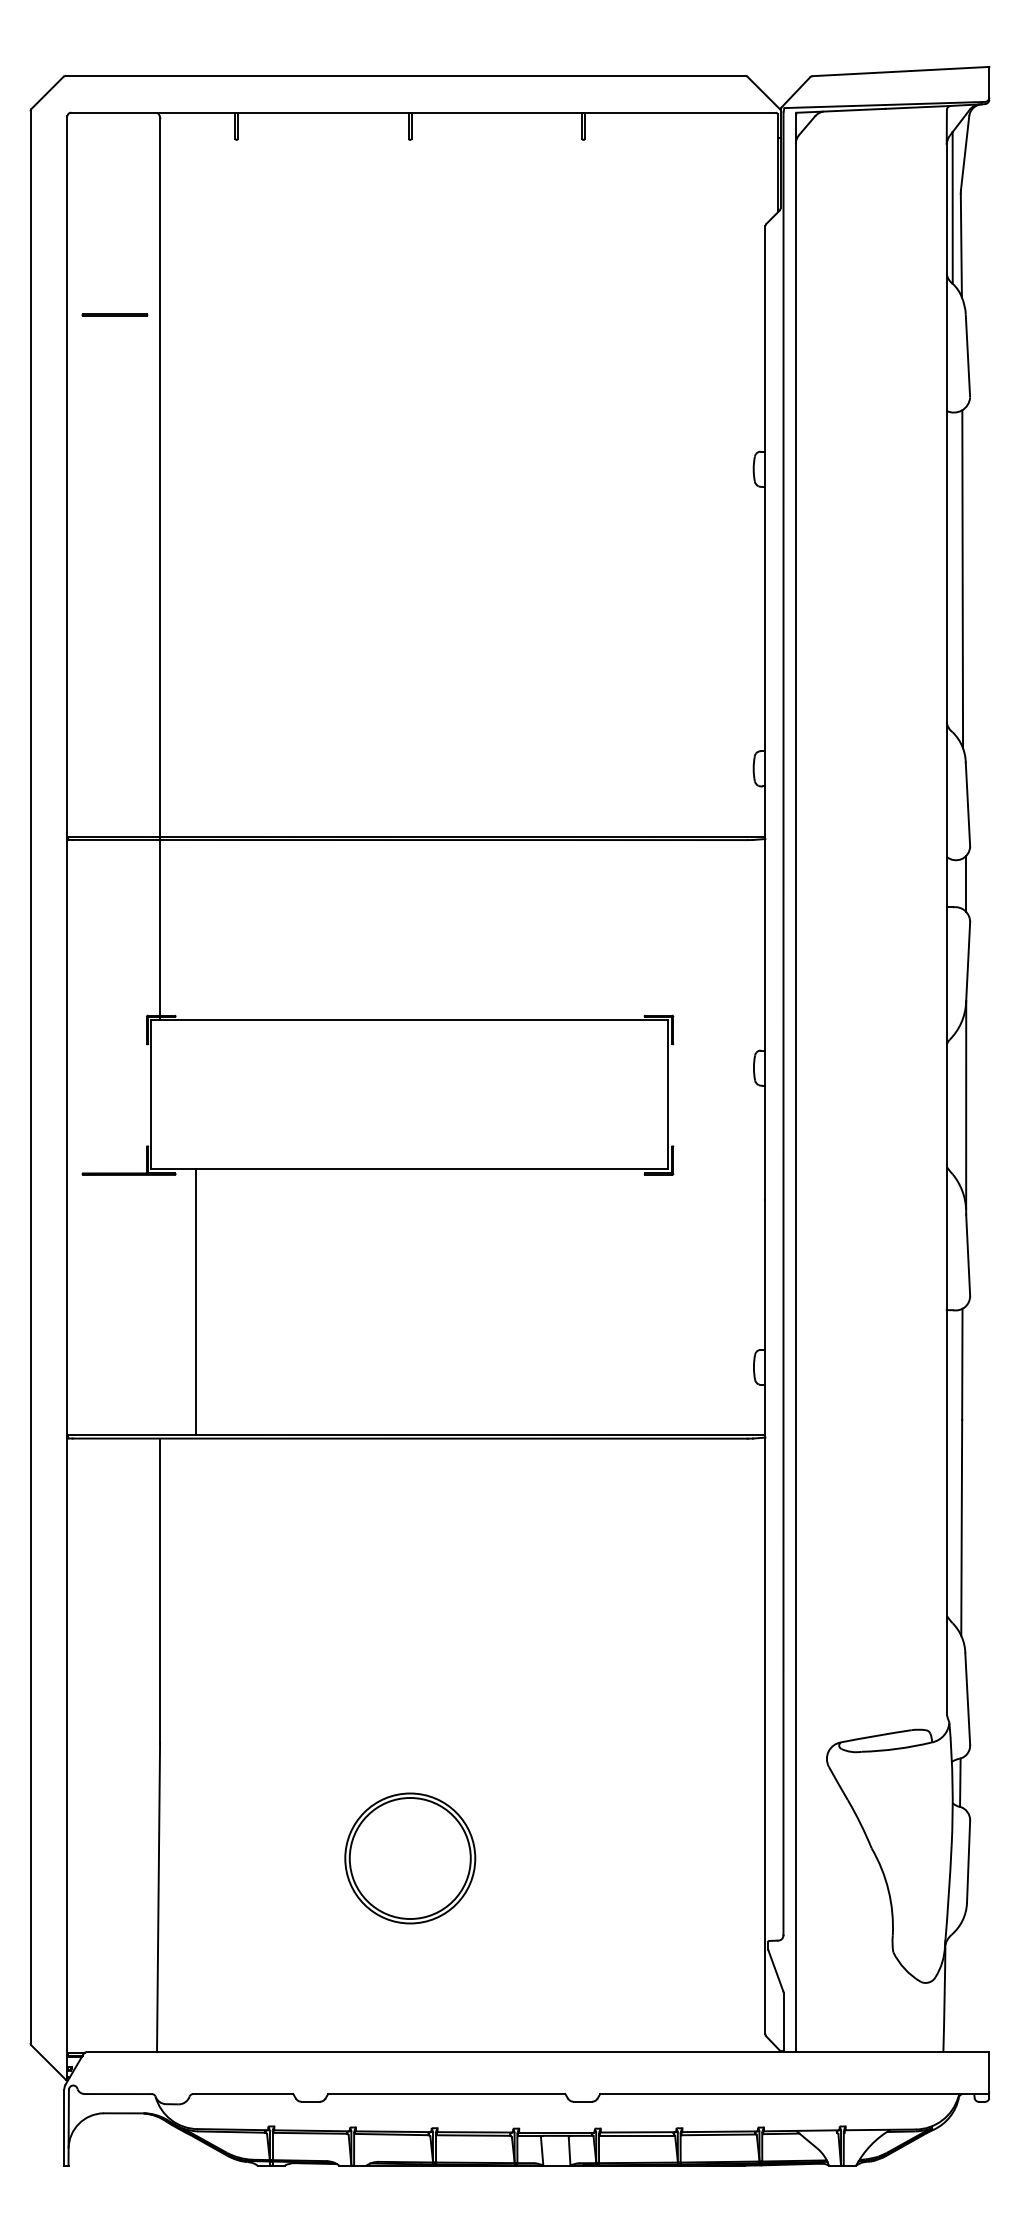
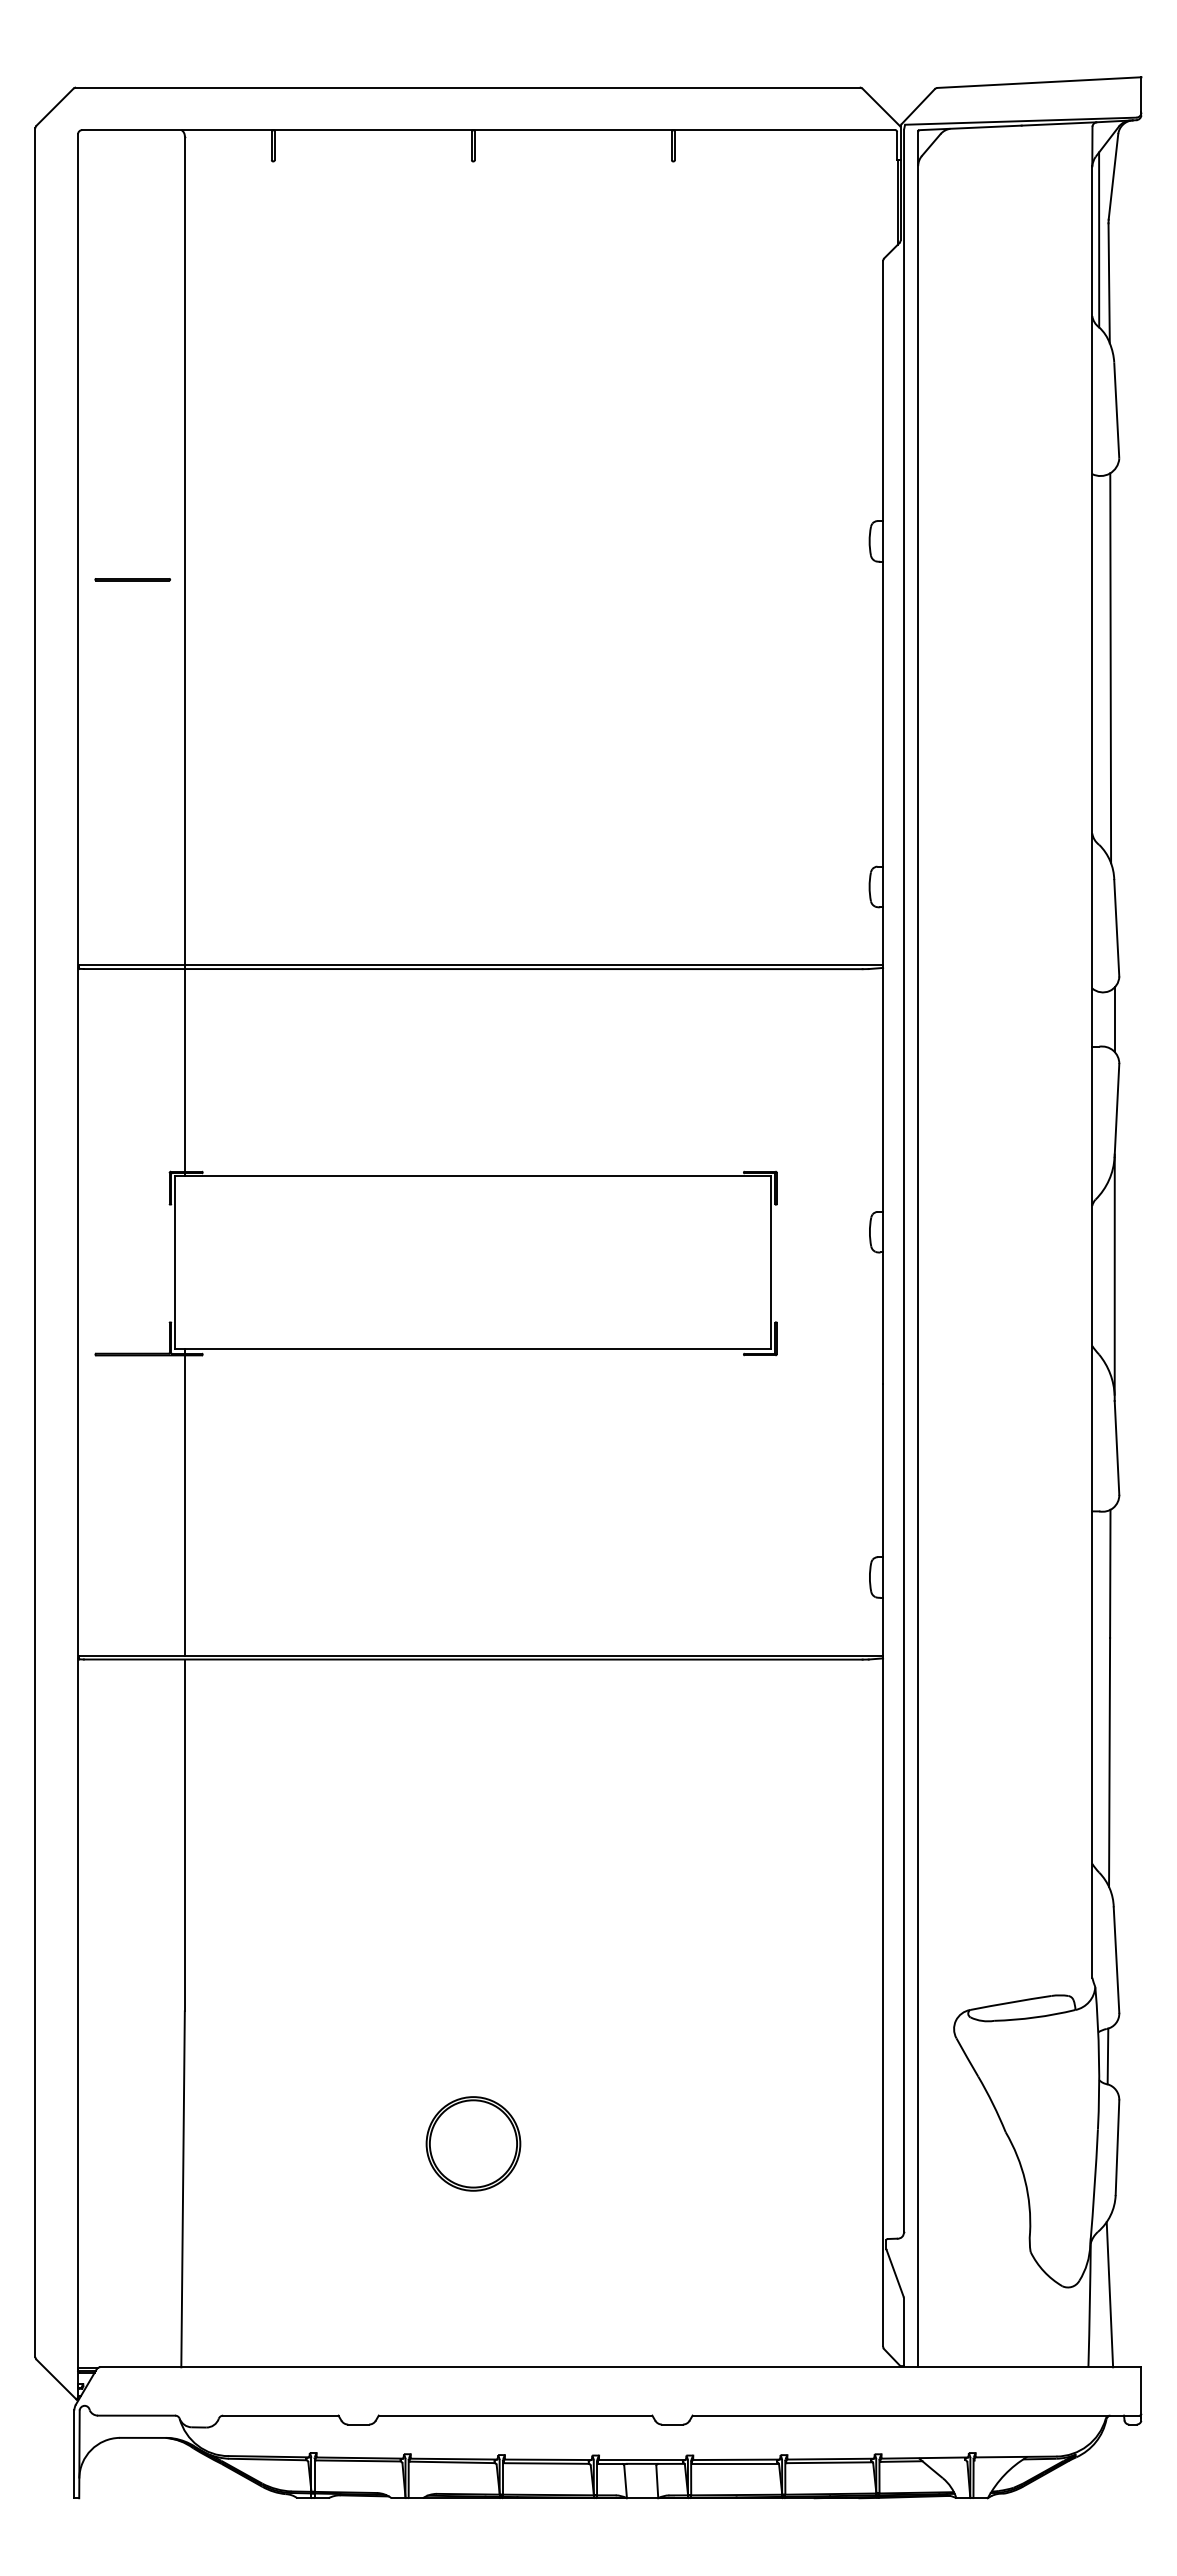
line: (114, 315) -> (132, 579), moved
line: (195, 1301) -> (184, 1501), moved
part: (410, 1858) -> (473, 2143), size x0.62
line: (961, 1989) -> (1109, 2294), added

